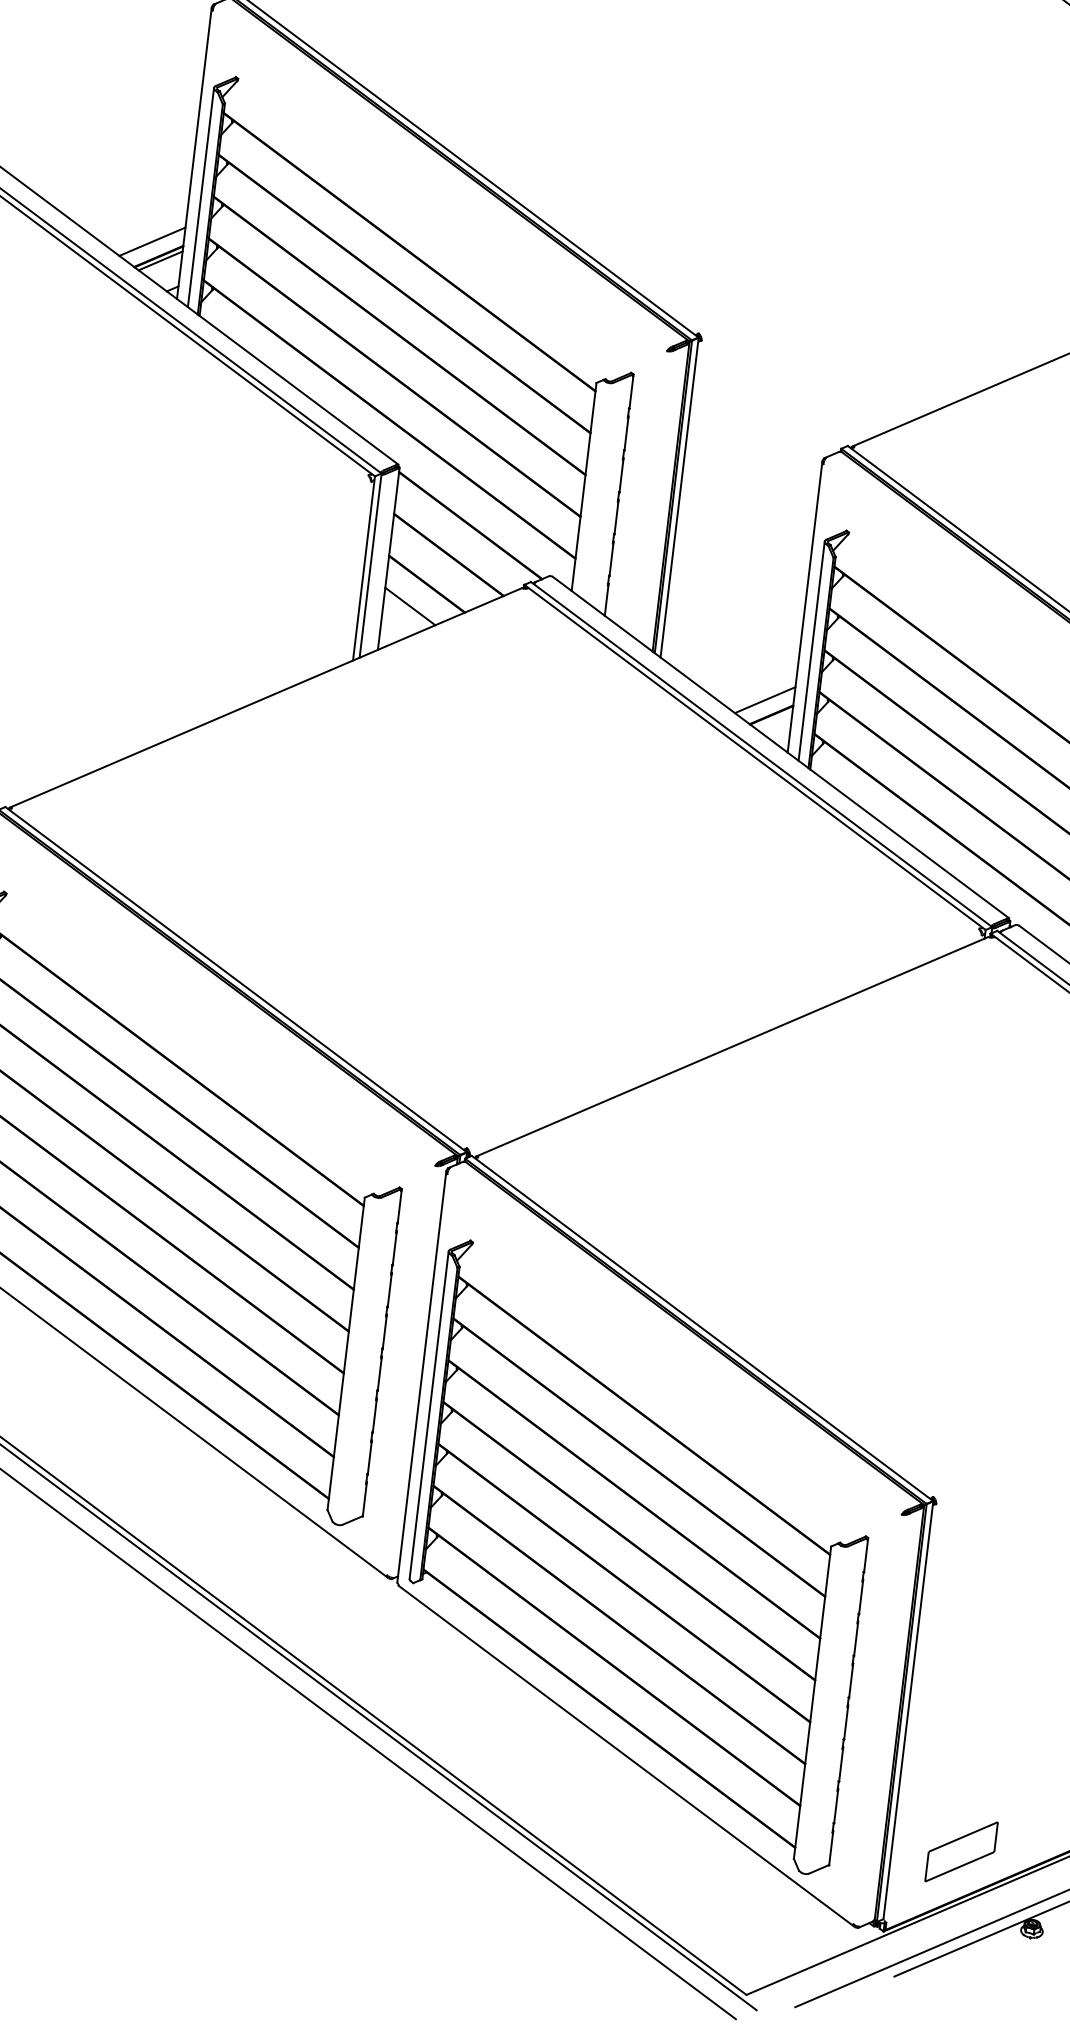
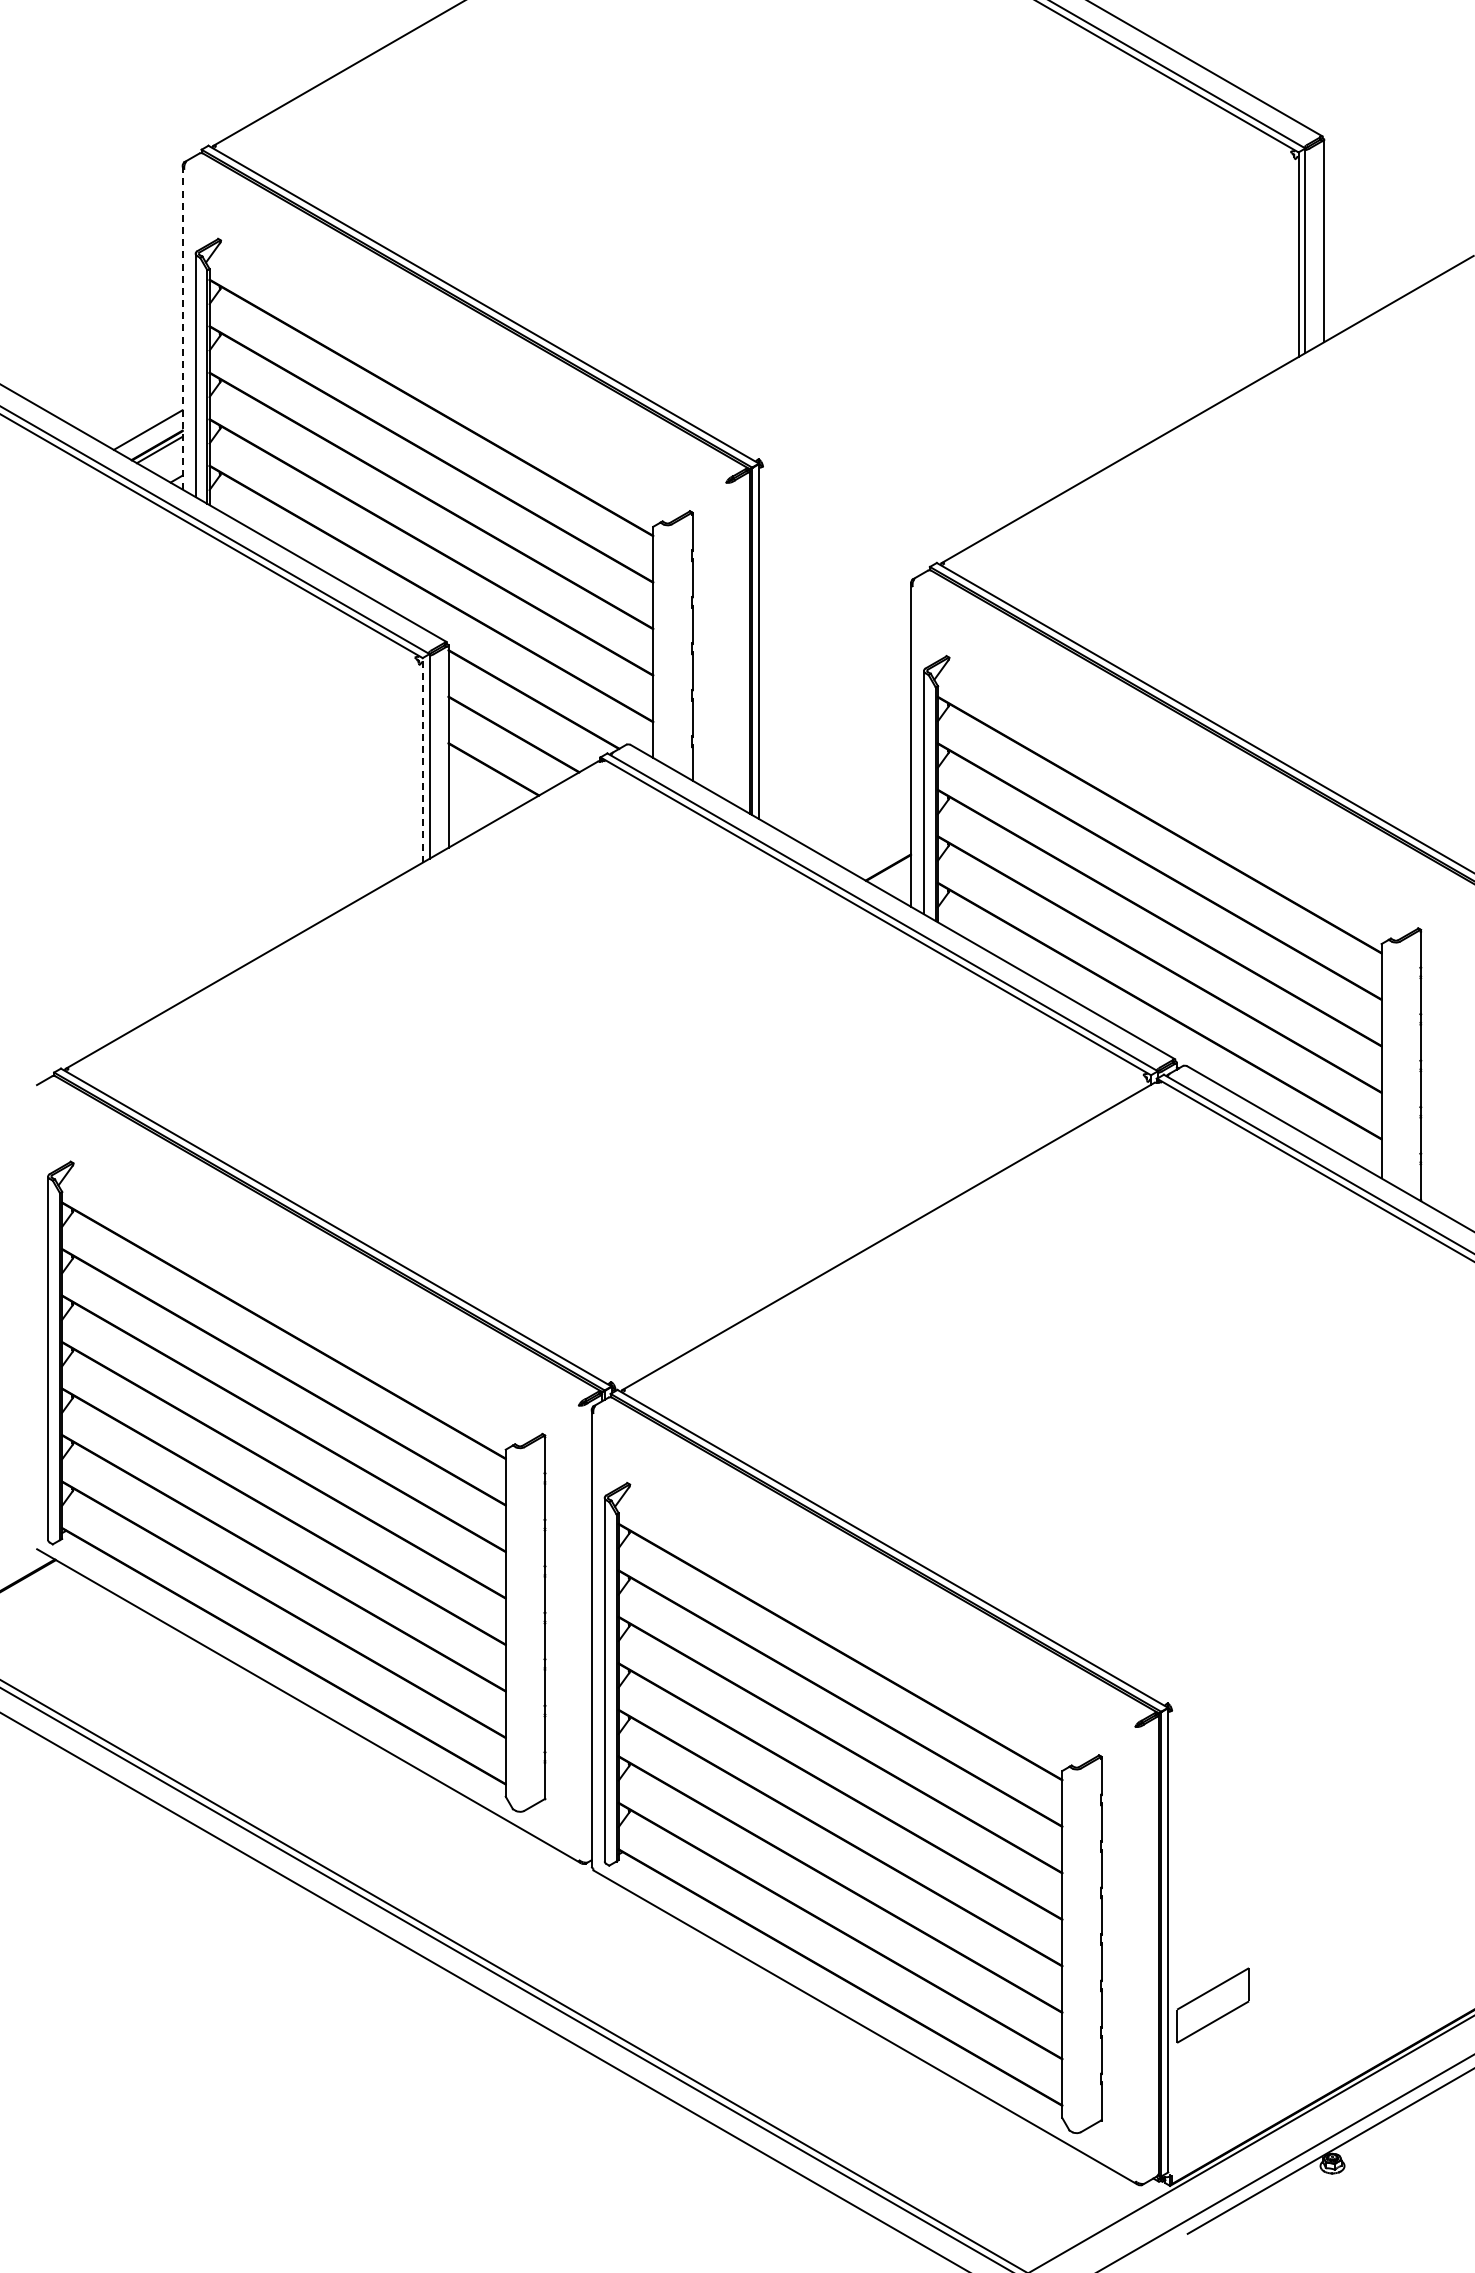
line: (194, 153) -> (182, 327), solid -> dashed
line: (363, 567) -> (422, 759), solid -> dashed
line: (410, 606) -> (478, 795), removed
line: (765, 700) -> (879, 852), removed
part: (961, 1851) -> (1212, 2005), moved

